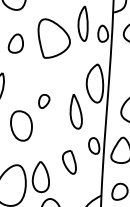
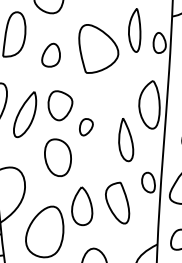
part: (23, 83) -> (60, 105), added
part: (69, 161) -> (117, 202), size x1.43
part: (41, 177) -> (82, 206), moved

